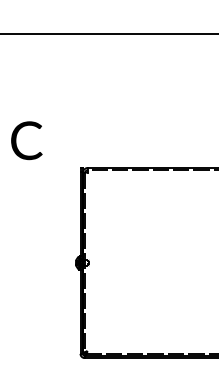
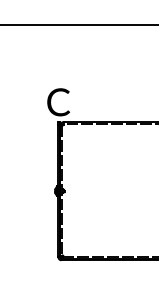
text: (26, 140) -> (58, 102), moved

